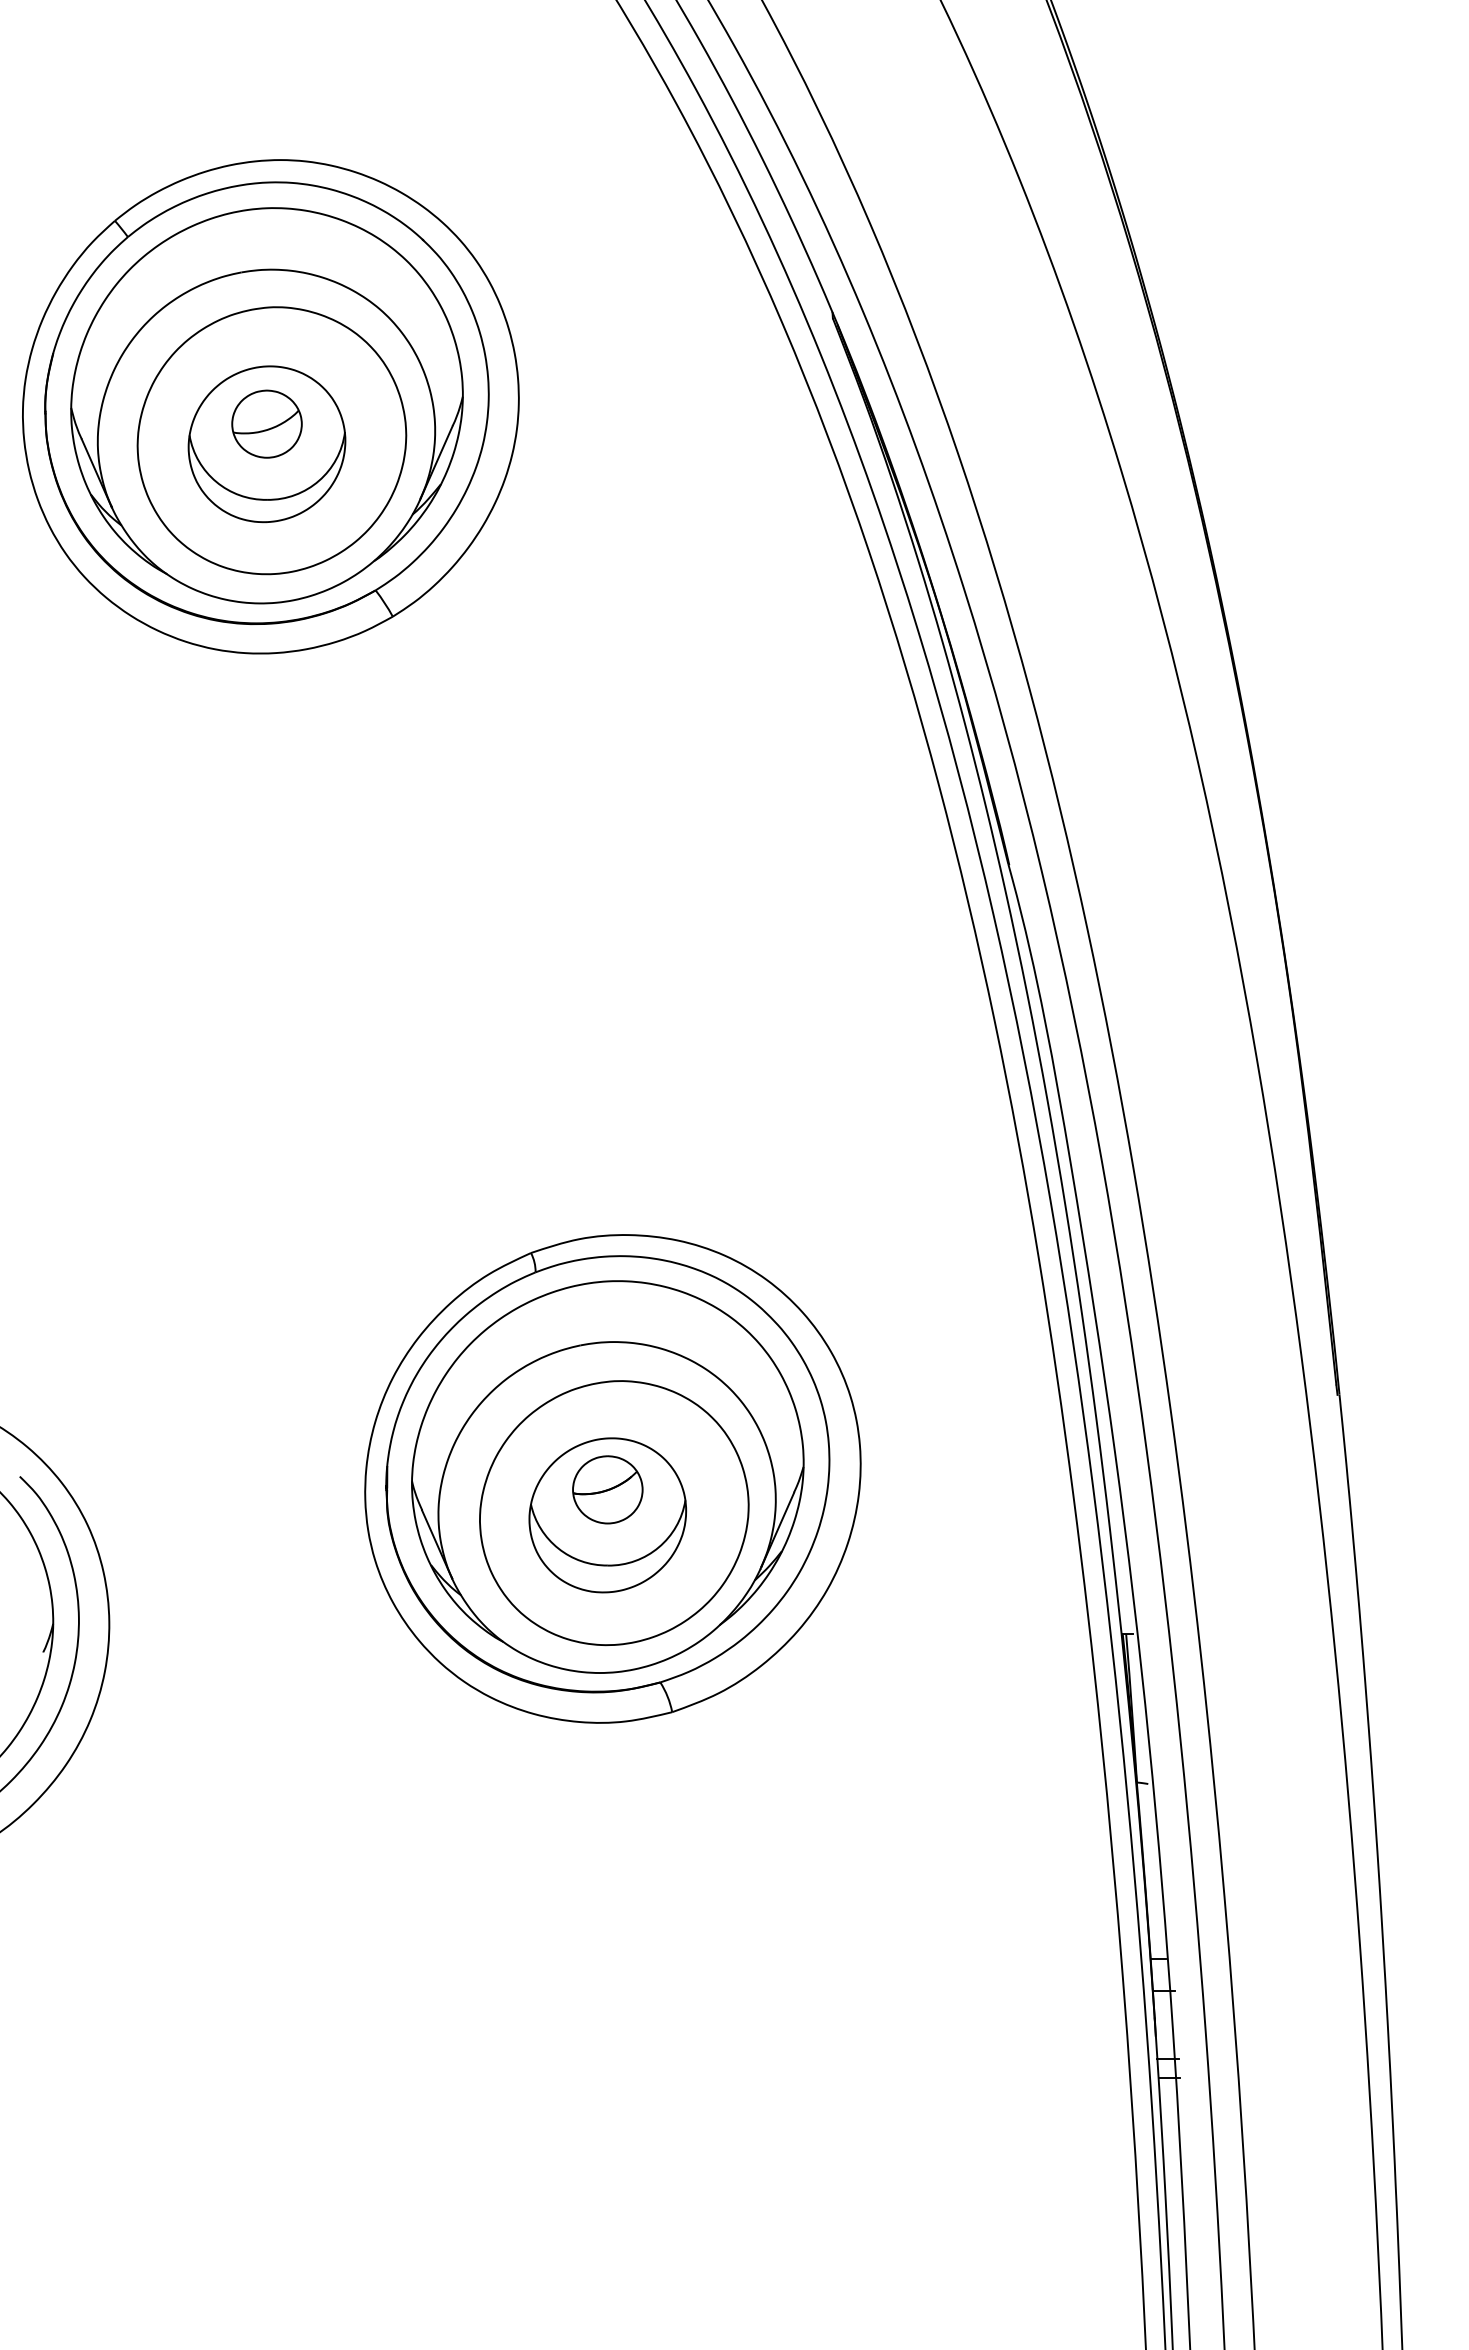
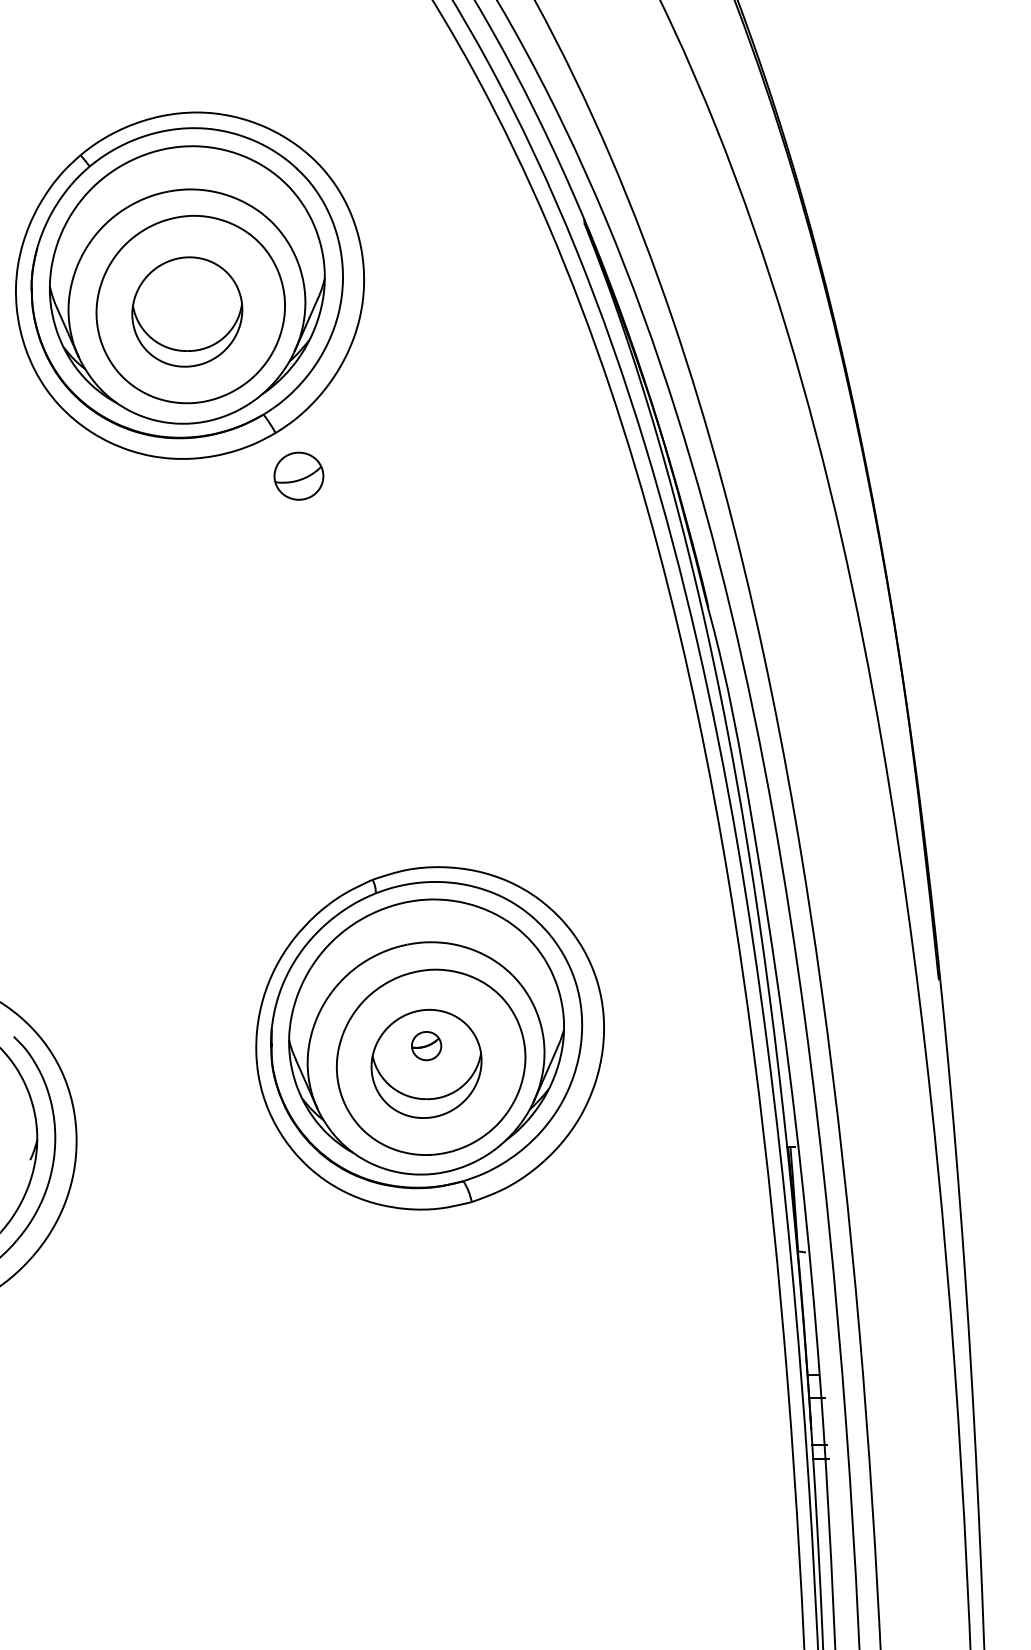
part: (266, 423) -> (298, 475), moved
part: (607, 1489) -> (426, 1045), size x0.6

